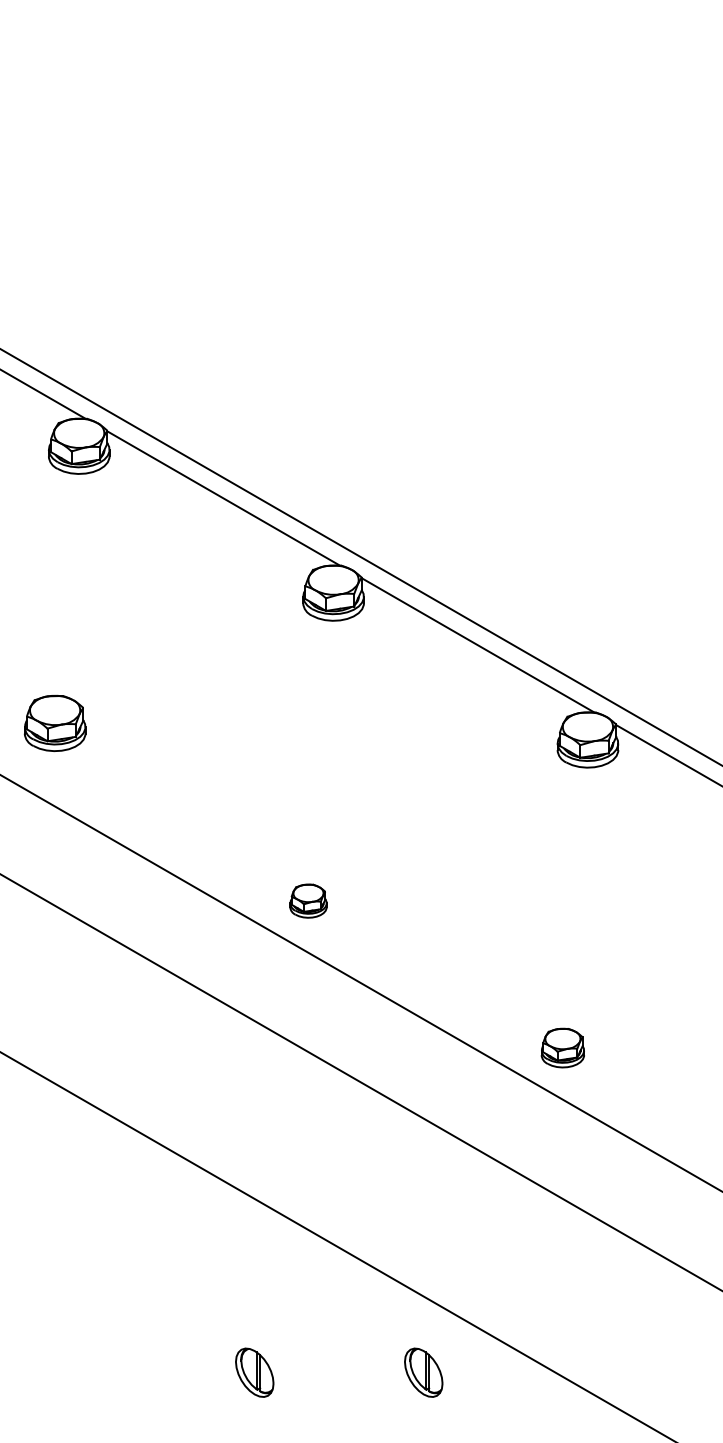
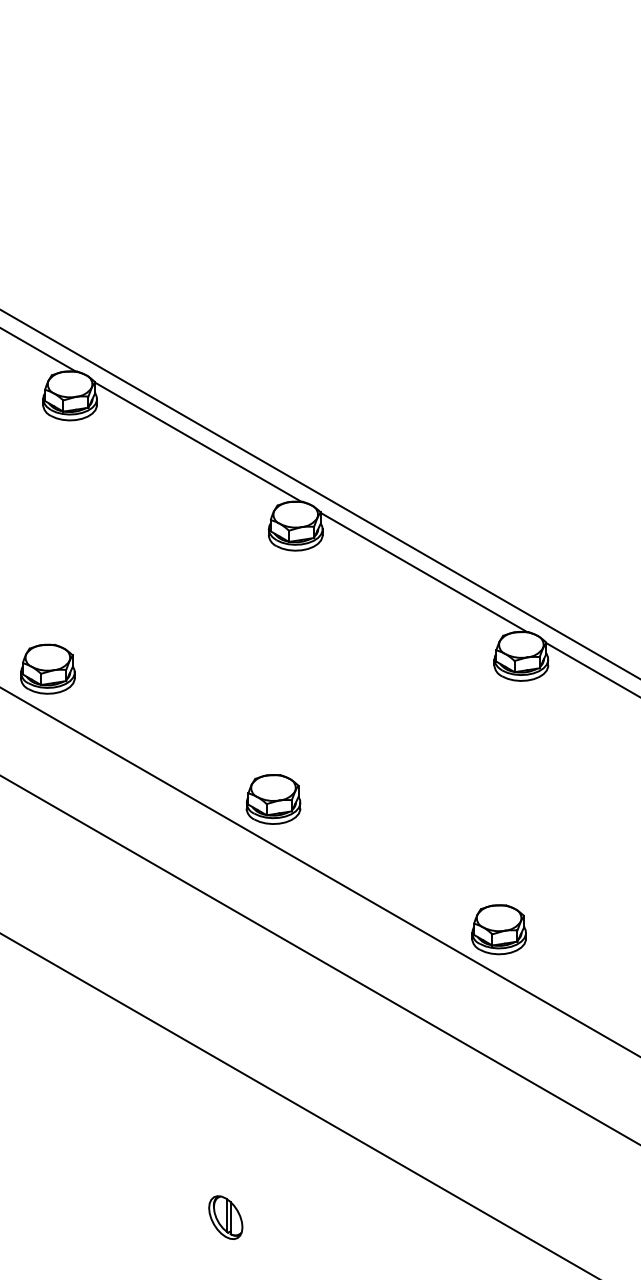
part: (54, 722) -> (47, 668), moved
part: (308, 900) -> (273, 798), size x1.67
part: (562, 1047) -> (498, 929), size x1.43
part: (423, 1372) -> (375, 1217), removed

